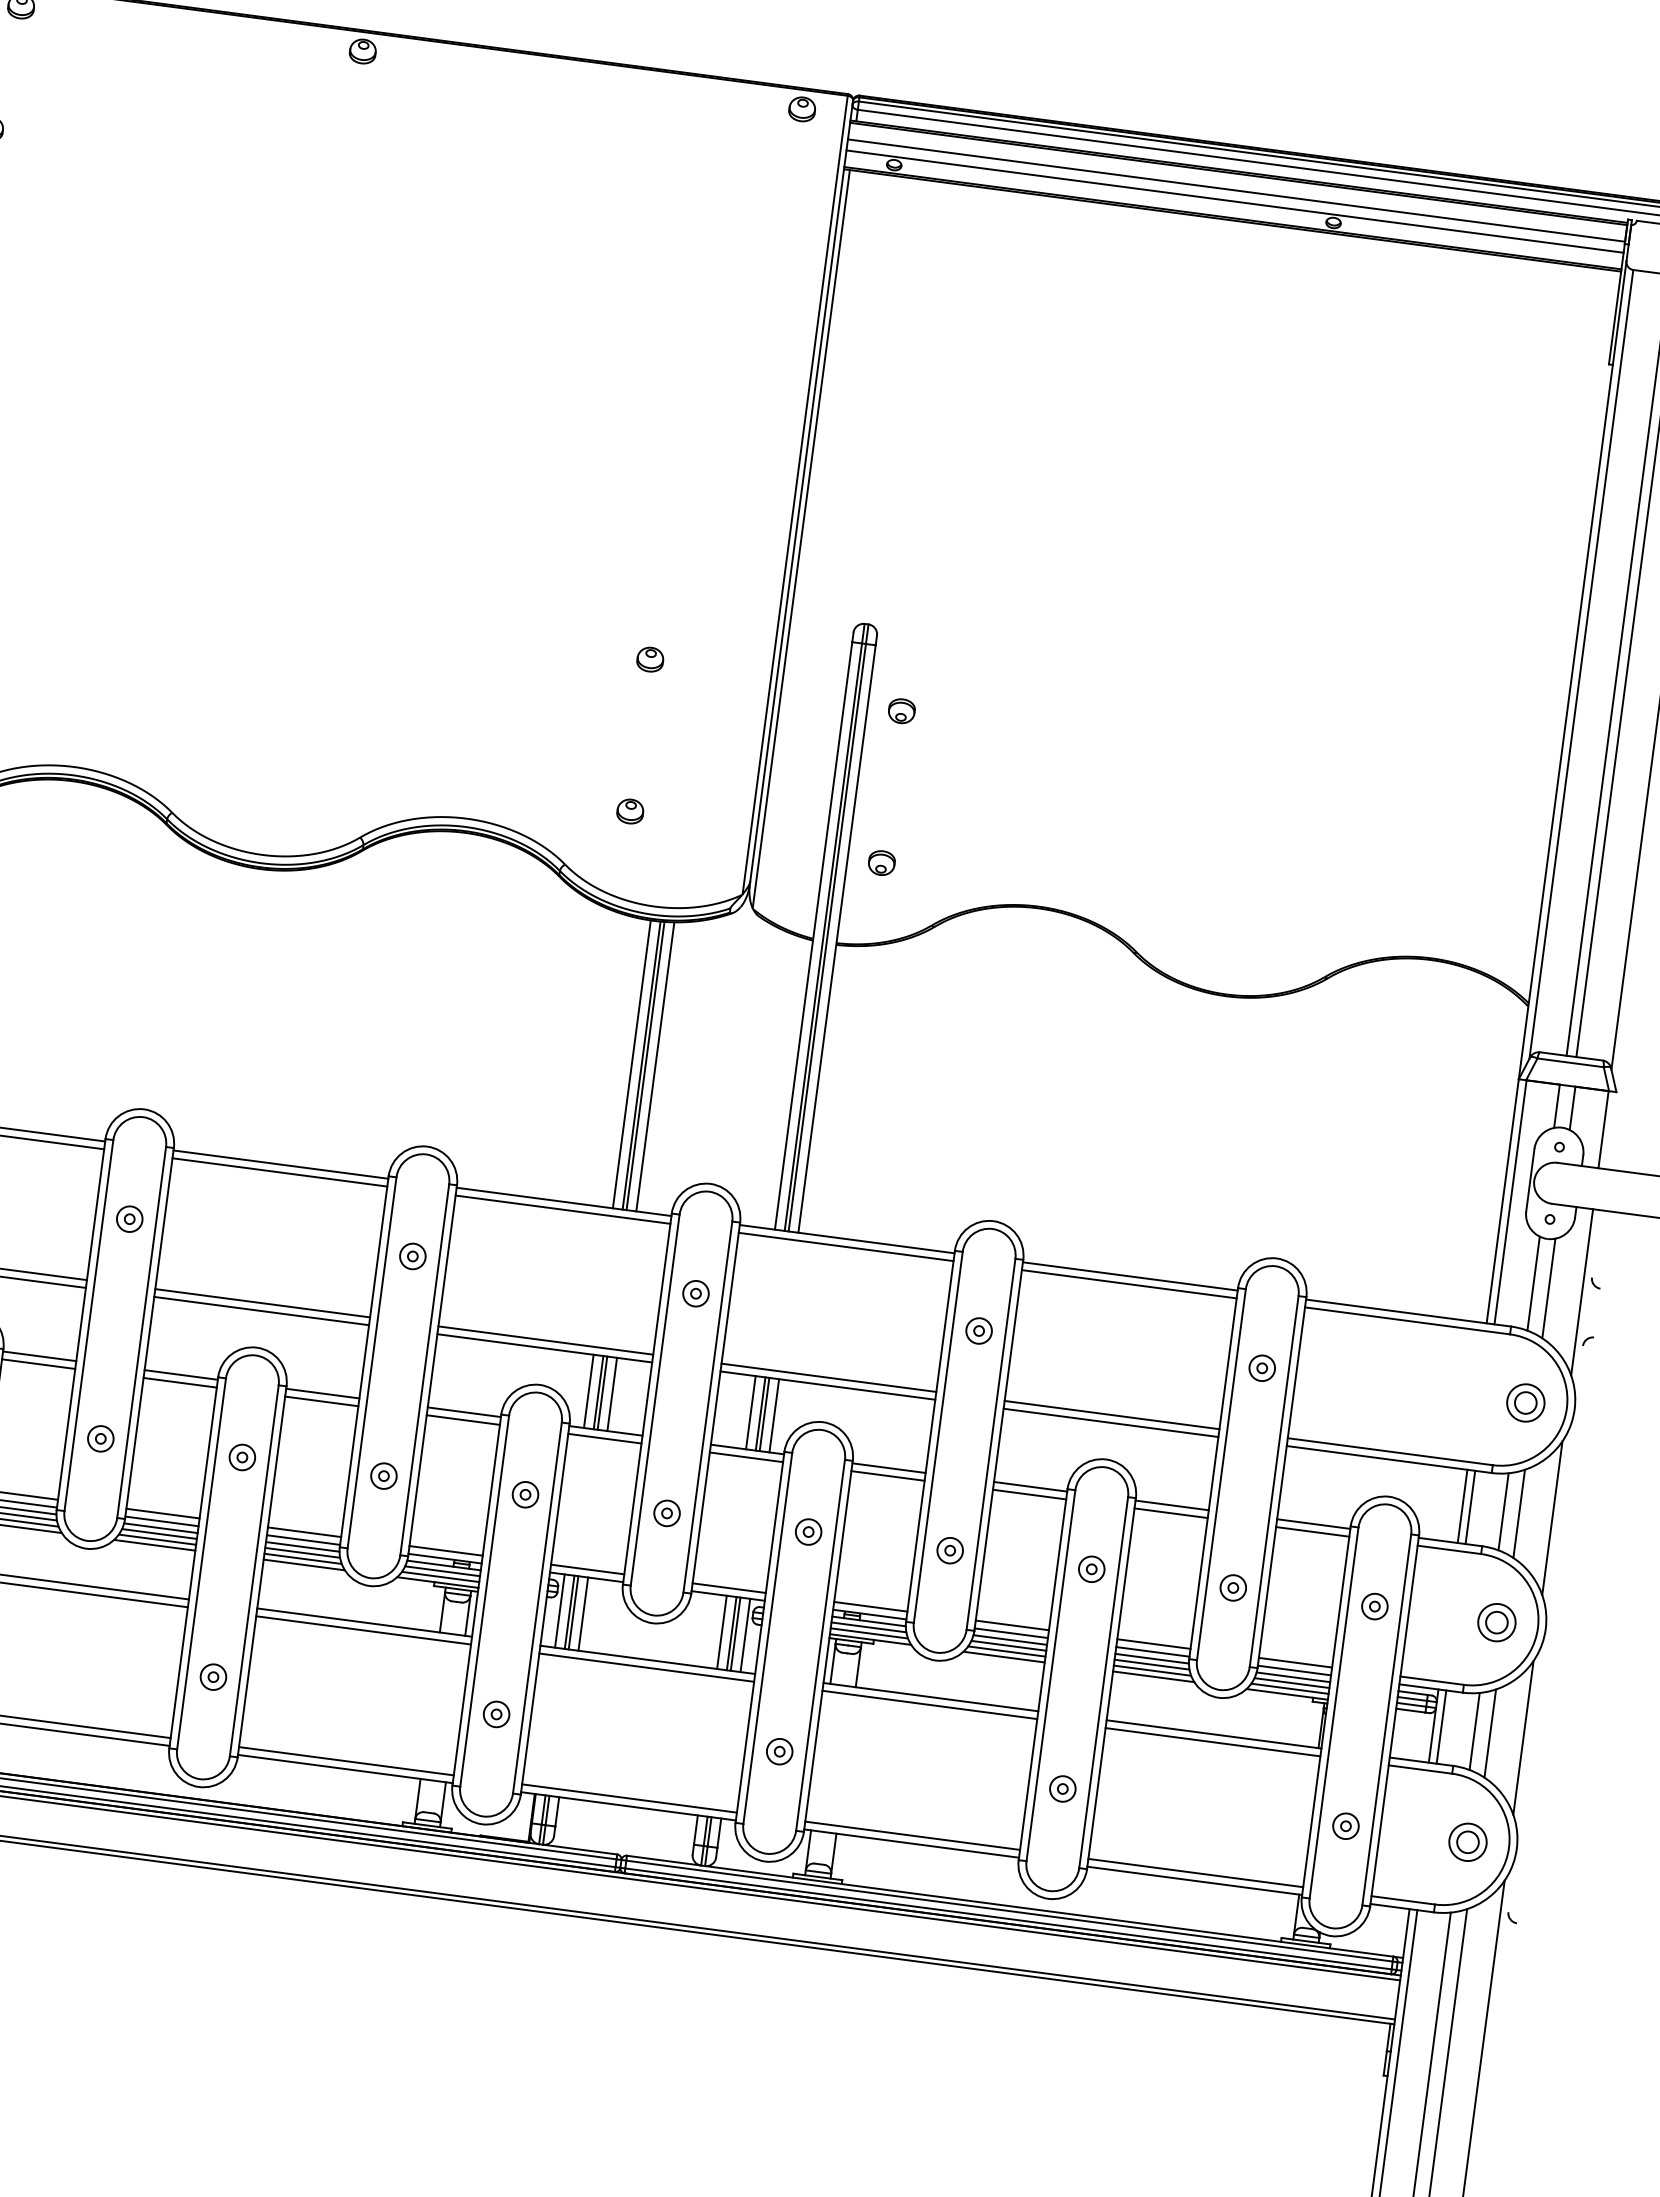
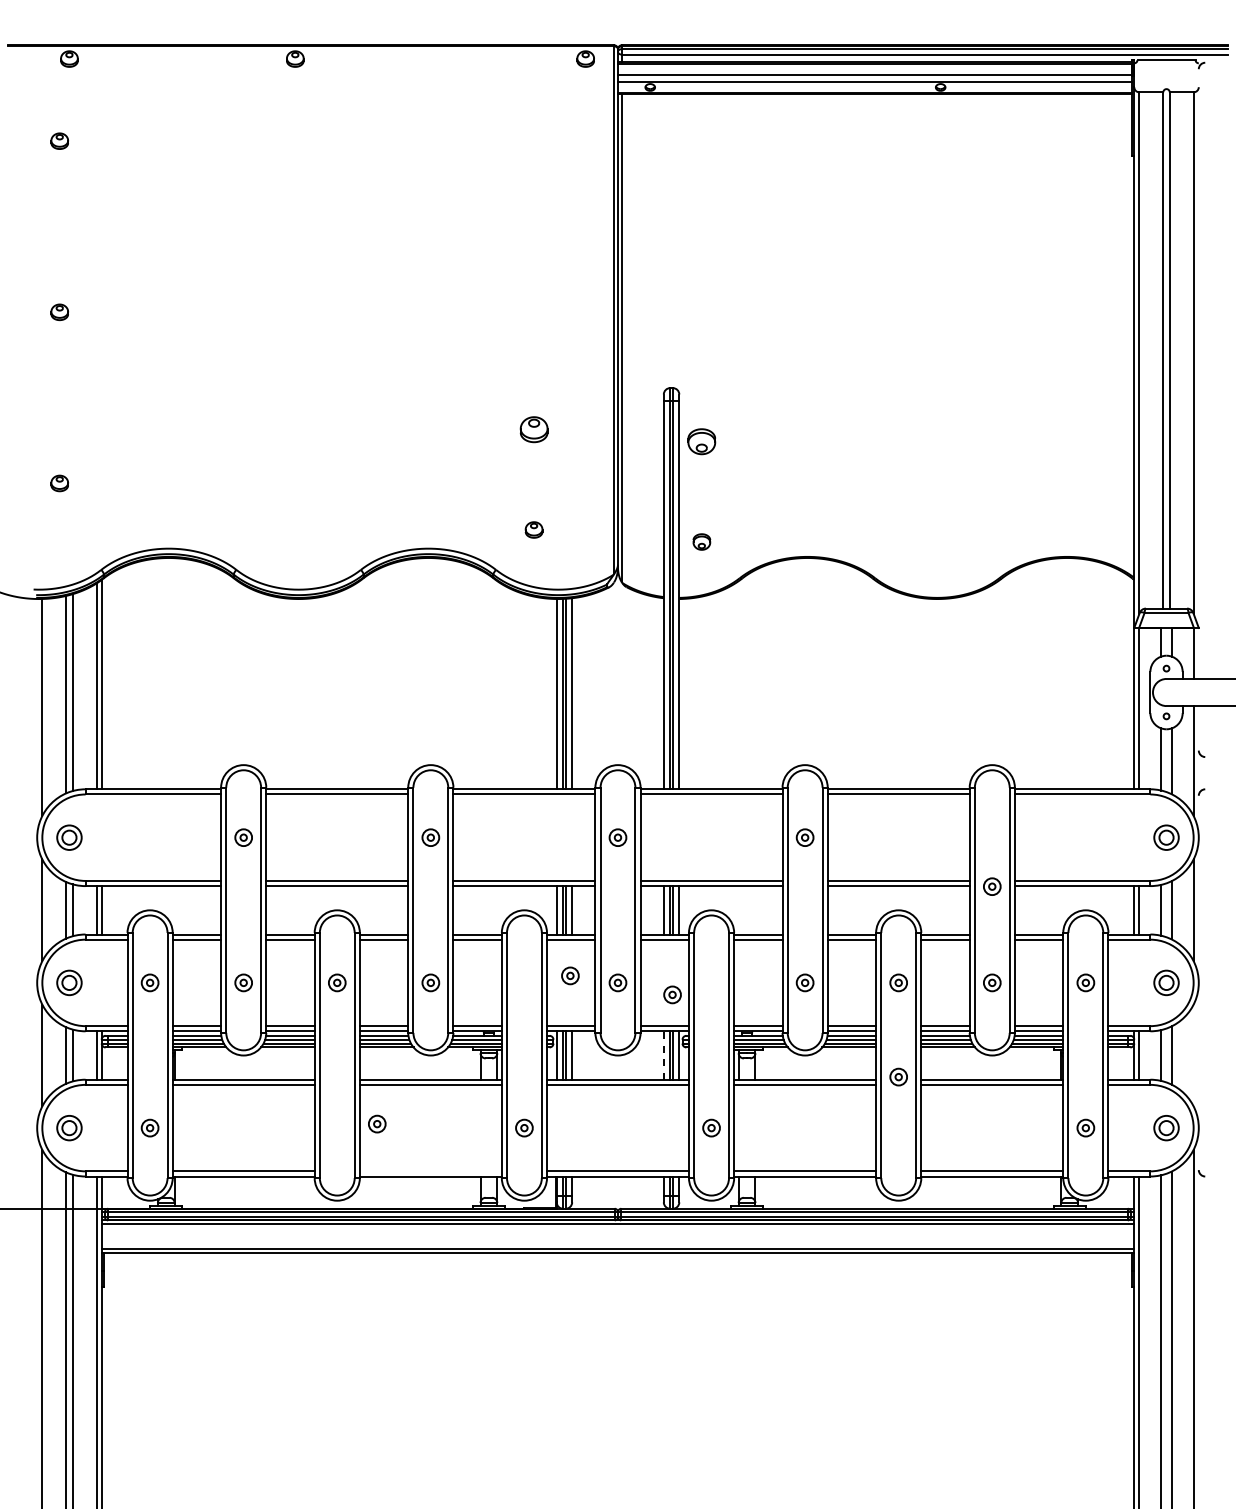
part: (649, 659) -> (533, 429), size x1.6
part: (901, 710) -> (701, 441), size x1.6
part: (1262, 1368) -> (992, 886), moved
part: (525, 1494) -> (570, 975), moved
part: (808, 1531) -> (672, 994), moved
line: (721, 1632) -> (663, 1055), solid -> dashed
part: (213, 1676) -> (377, 1123), moved
line: (1523, 1737) -> (1193, 1055), removed
line: (345, 1761) -> (430, 1171), removed
part: (1062, 1788) -> (898, 1076), moved

